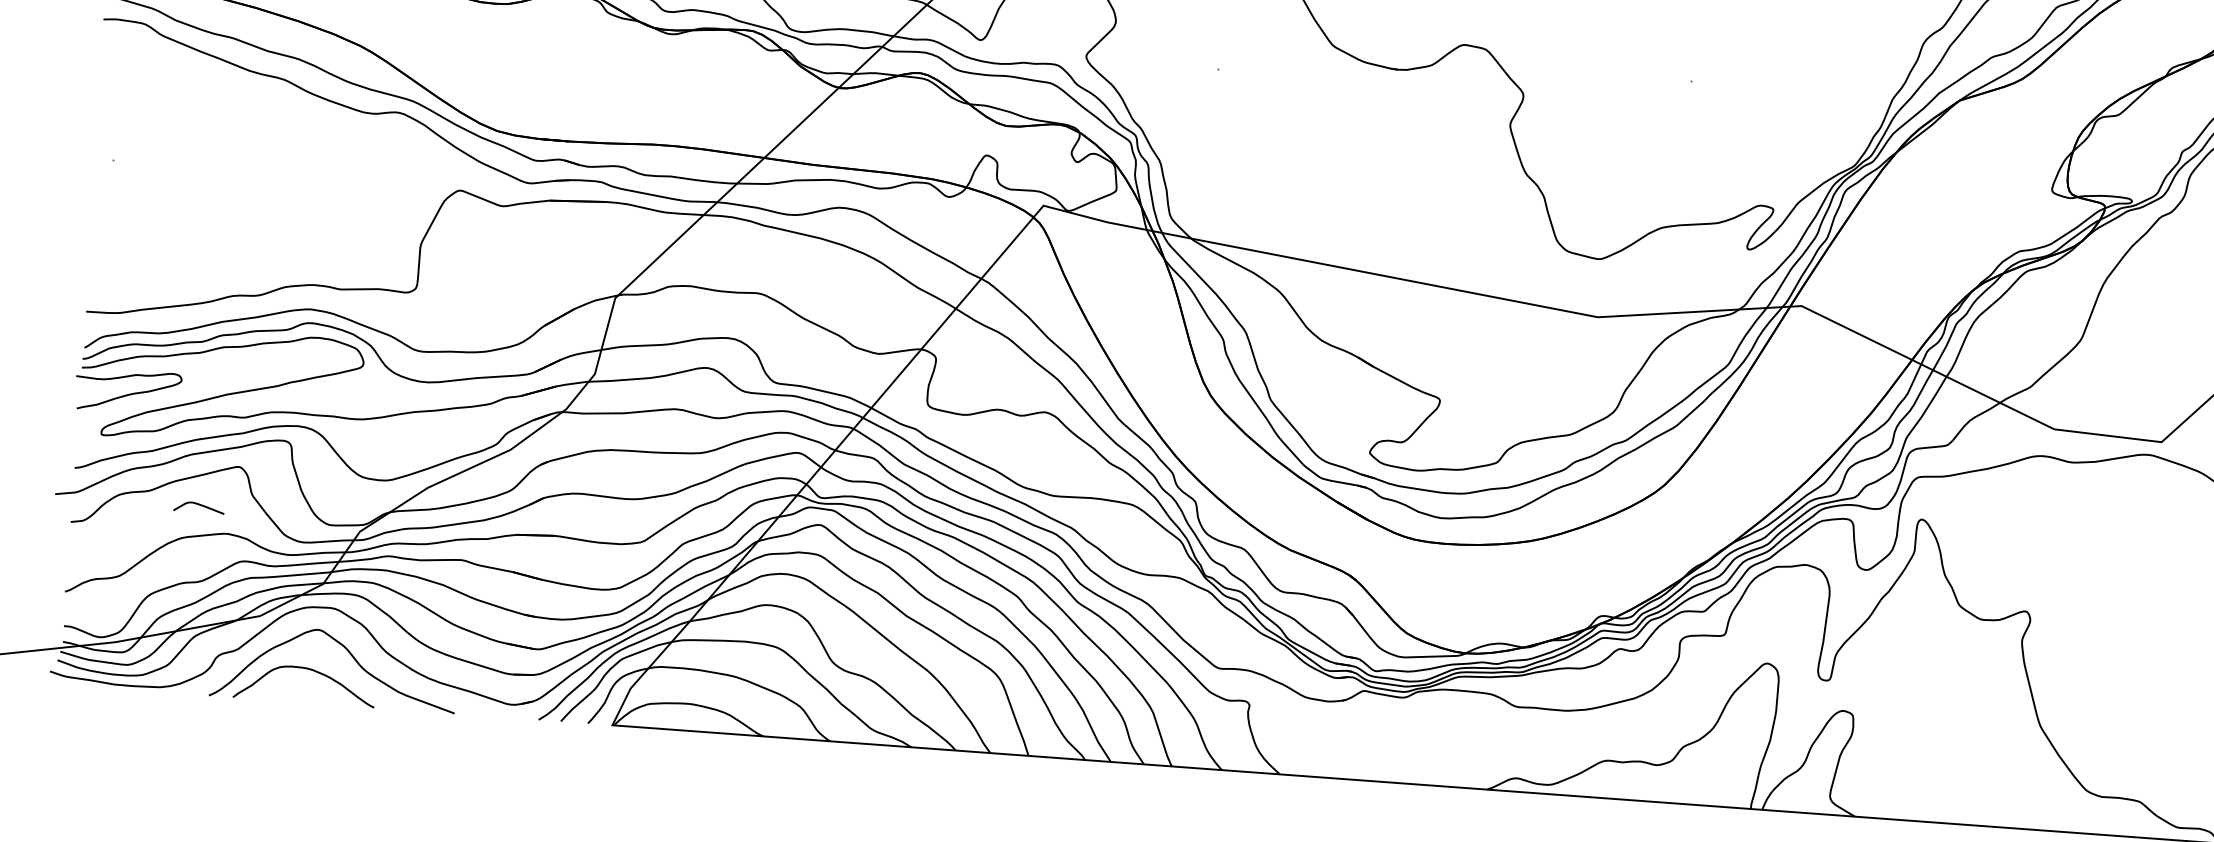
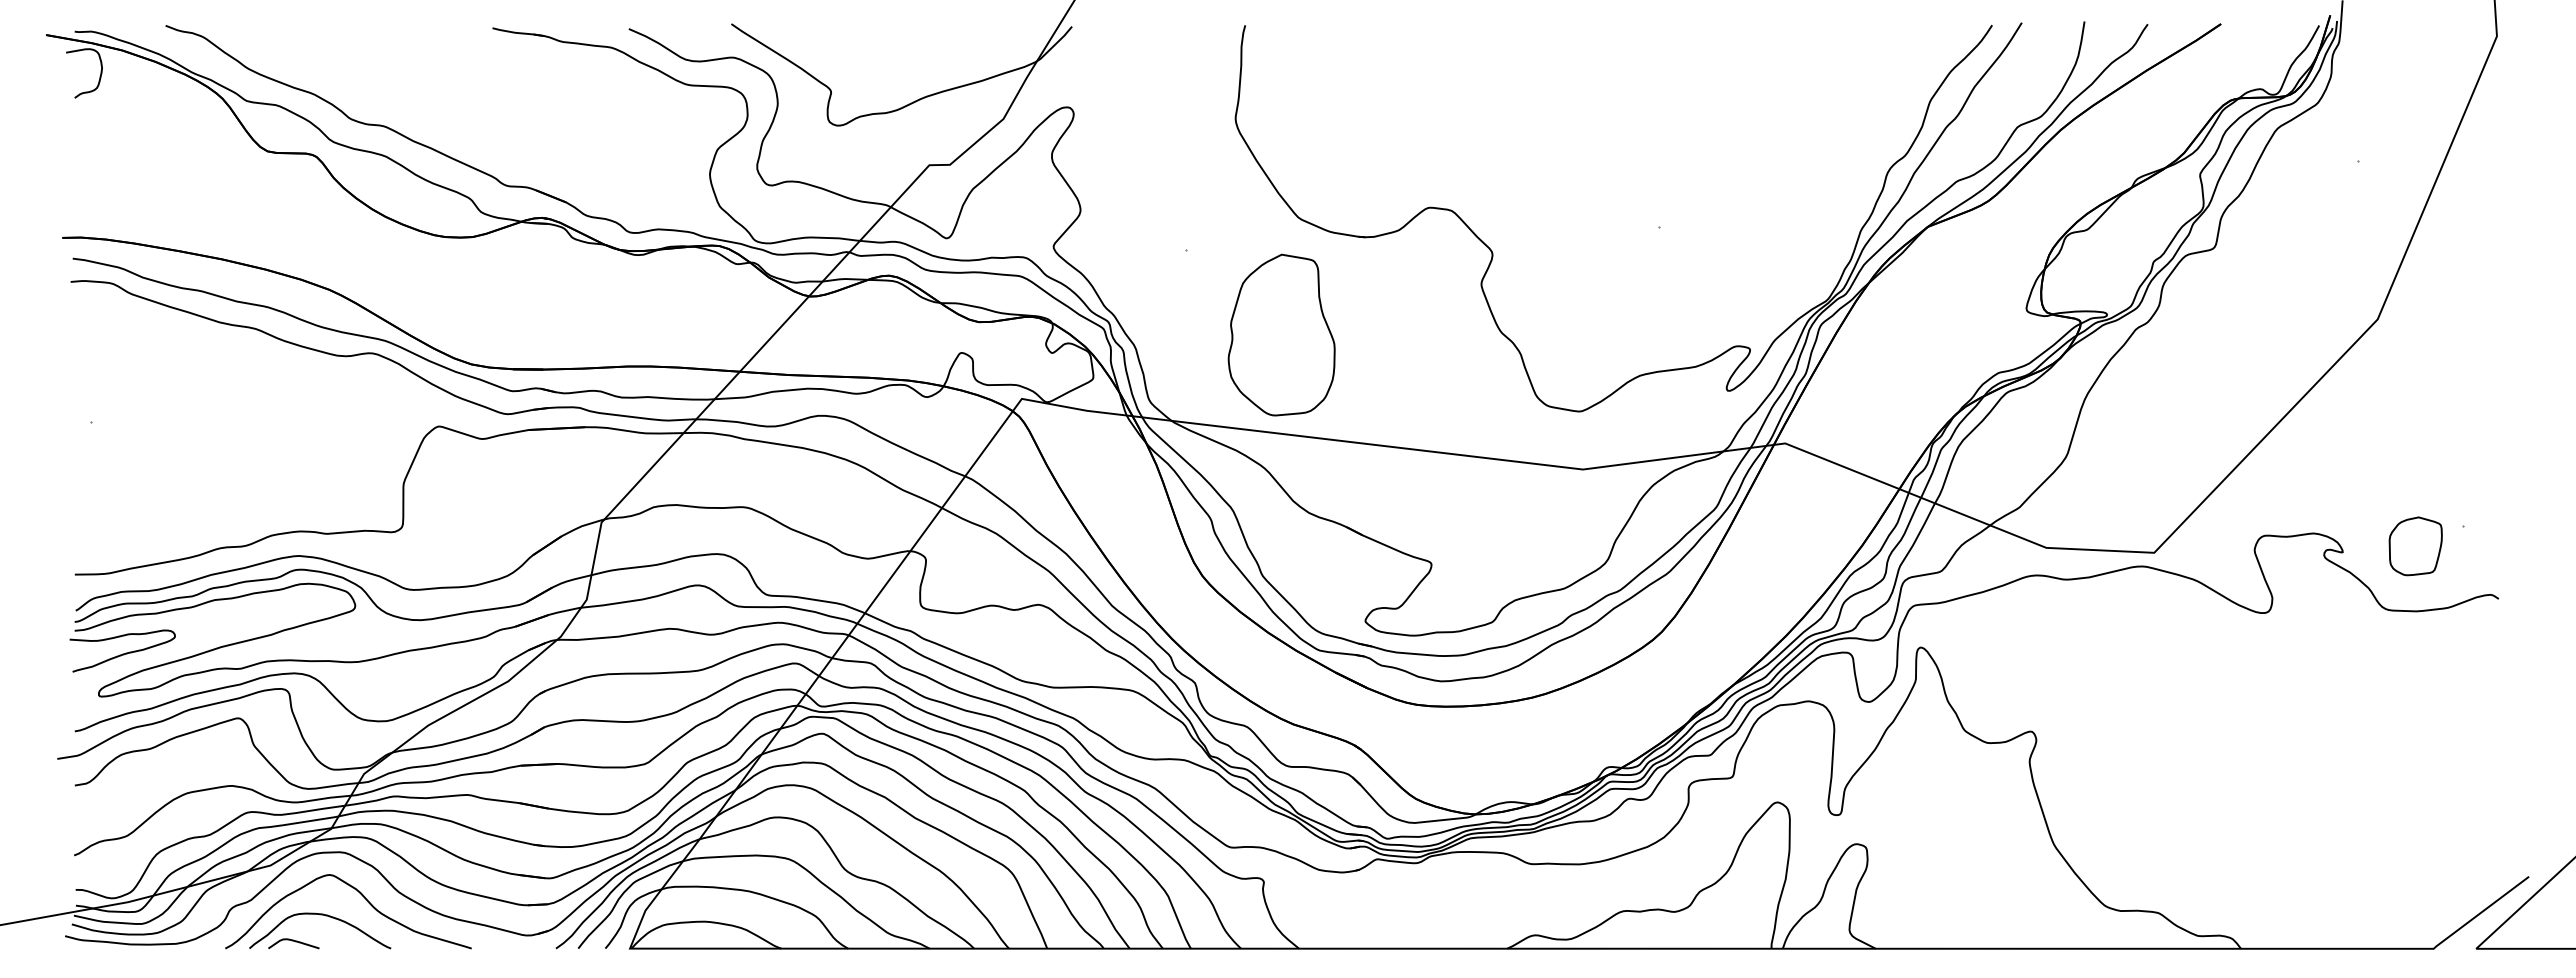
part: (1307, 160) -> (1281, 334), added
curve: (198, 505) -> (293, 941), moved

